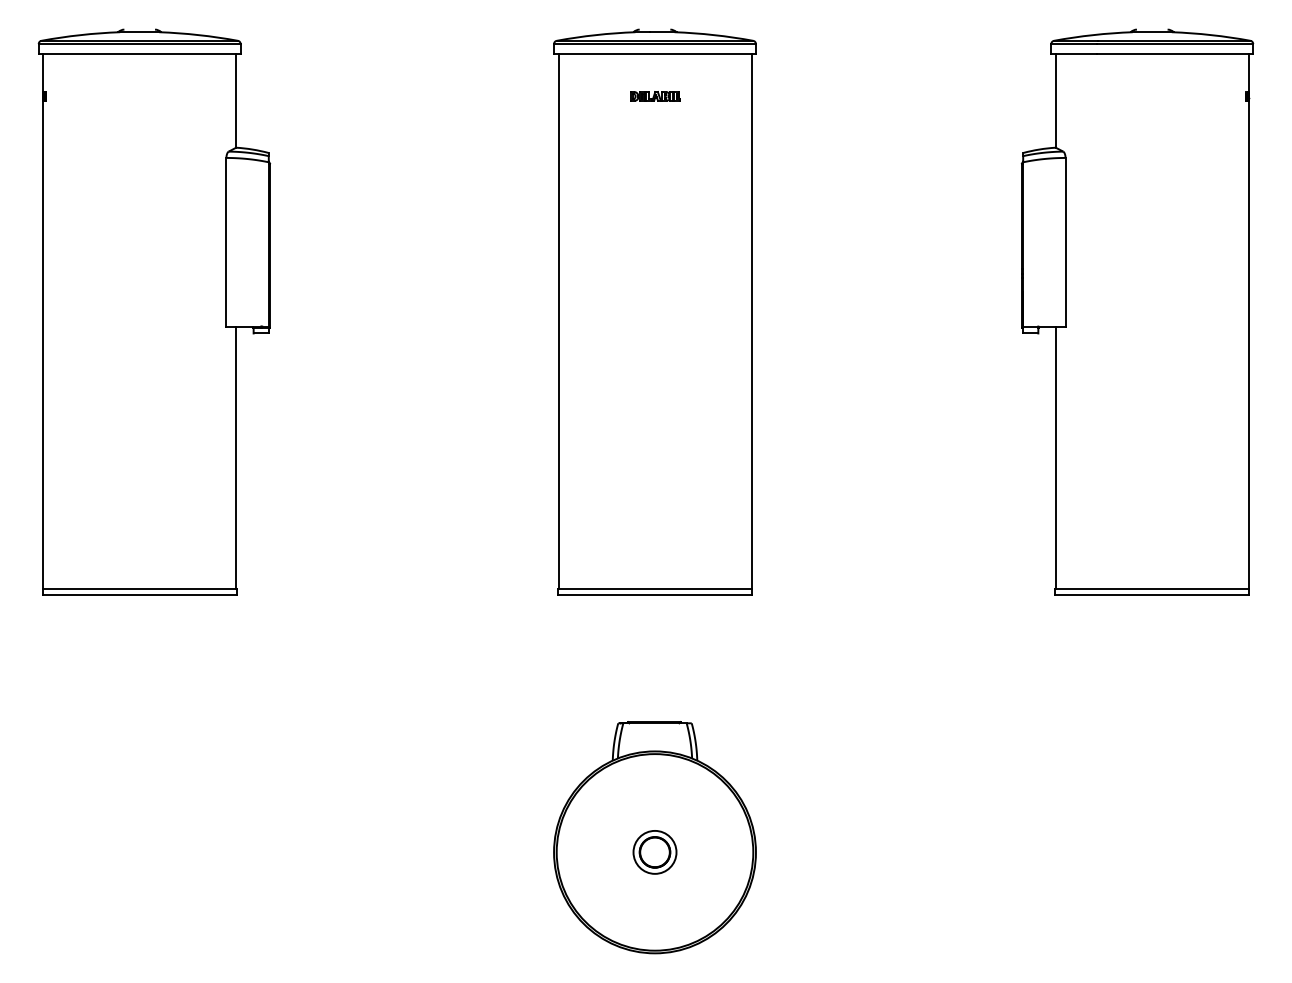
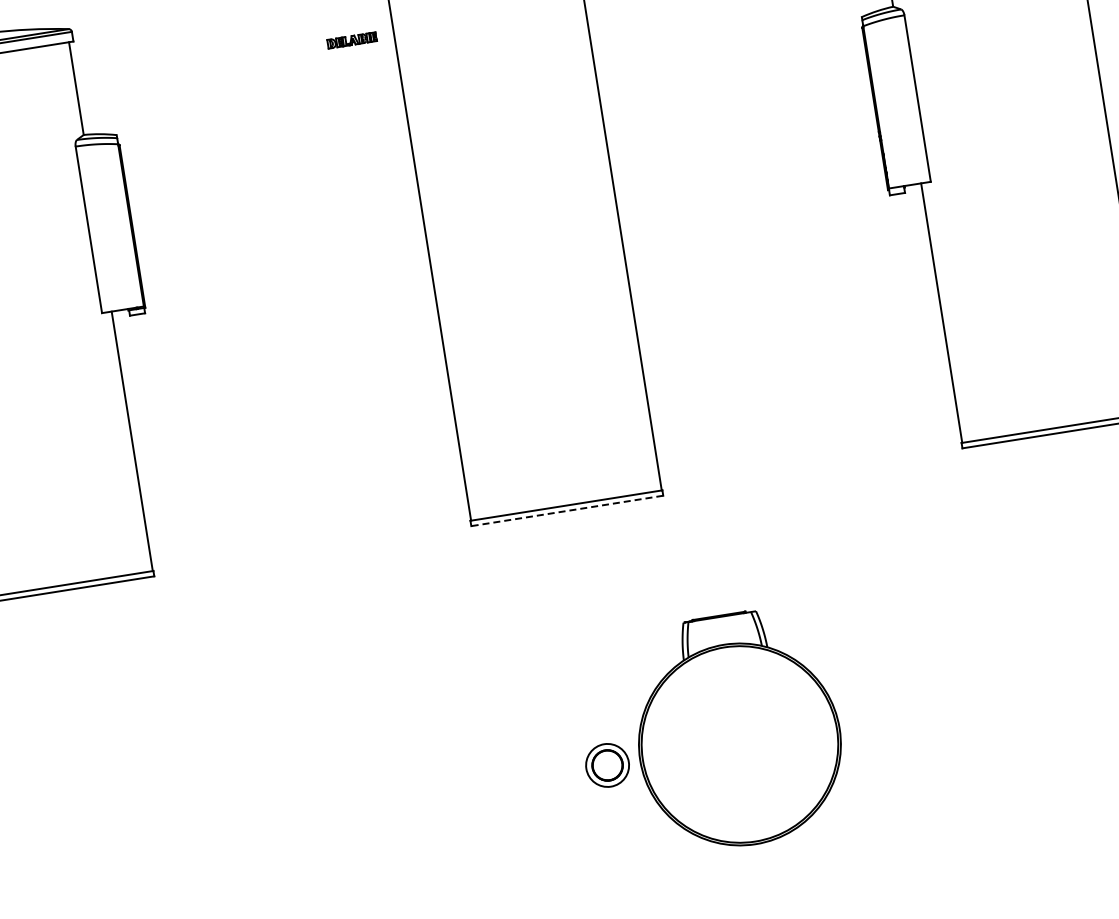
part: (655, 96) -> (352, 40), moved
line: (654, 594) -> (566, 510), solid -> dashed
part: (654, 837) -> (737, 729), moved

